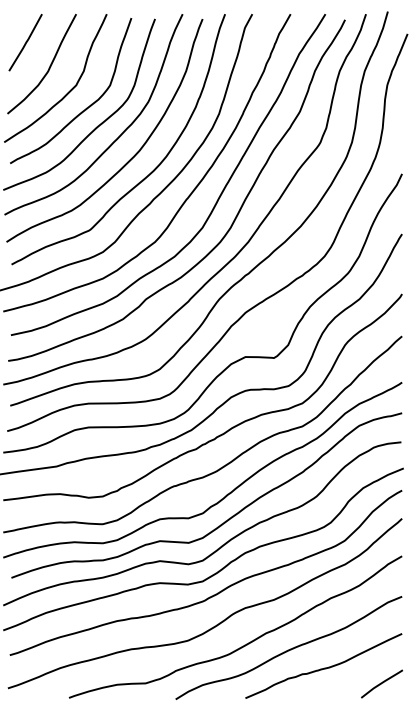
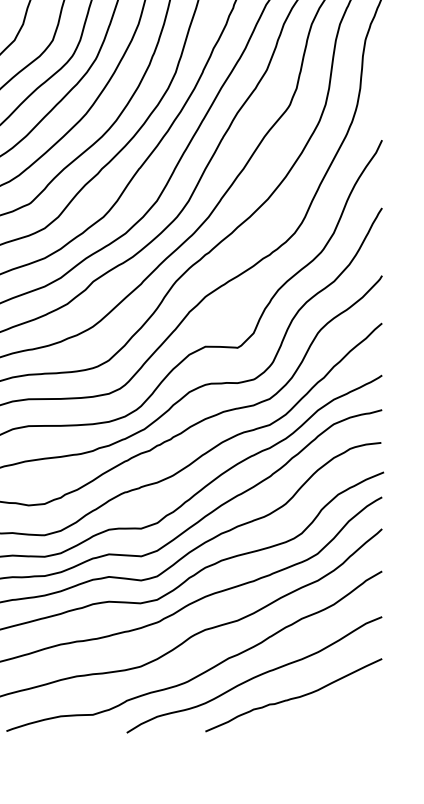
line: (381, 683) -> (358, 714), removed

